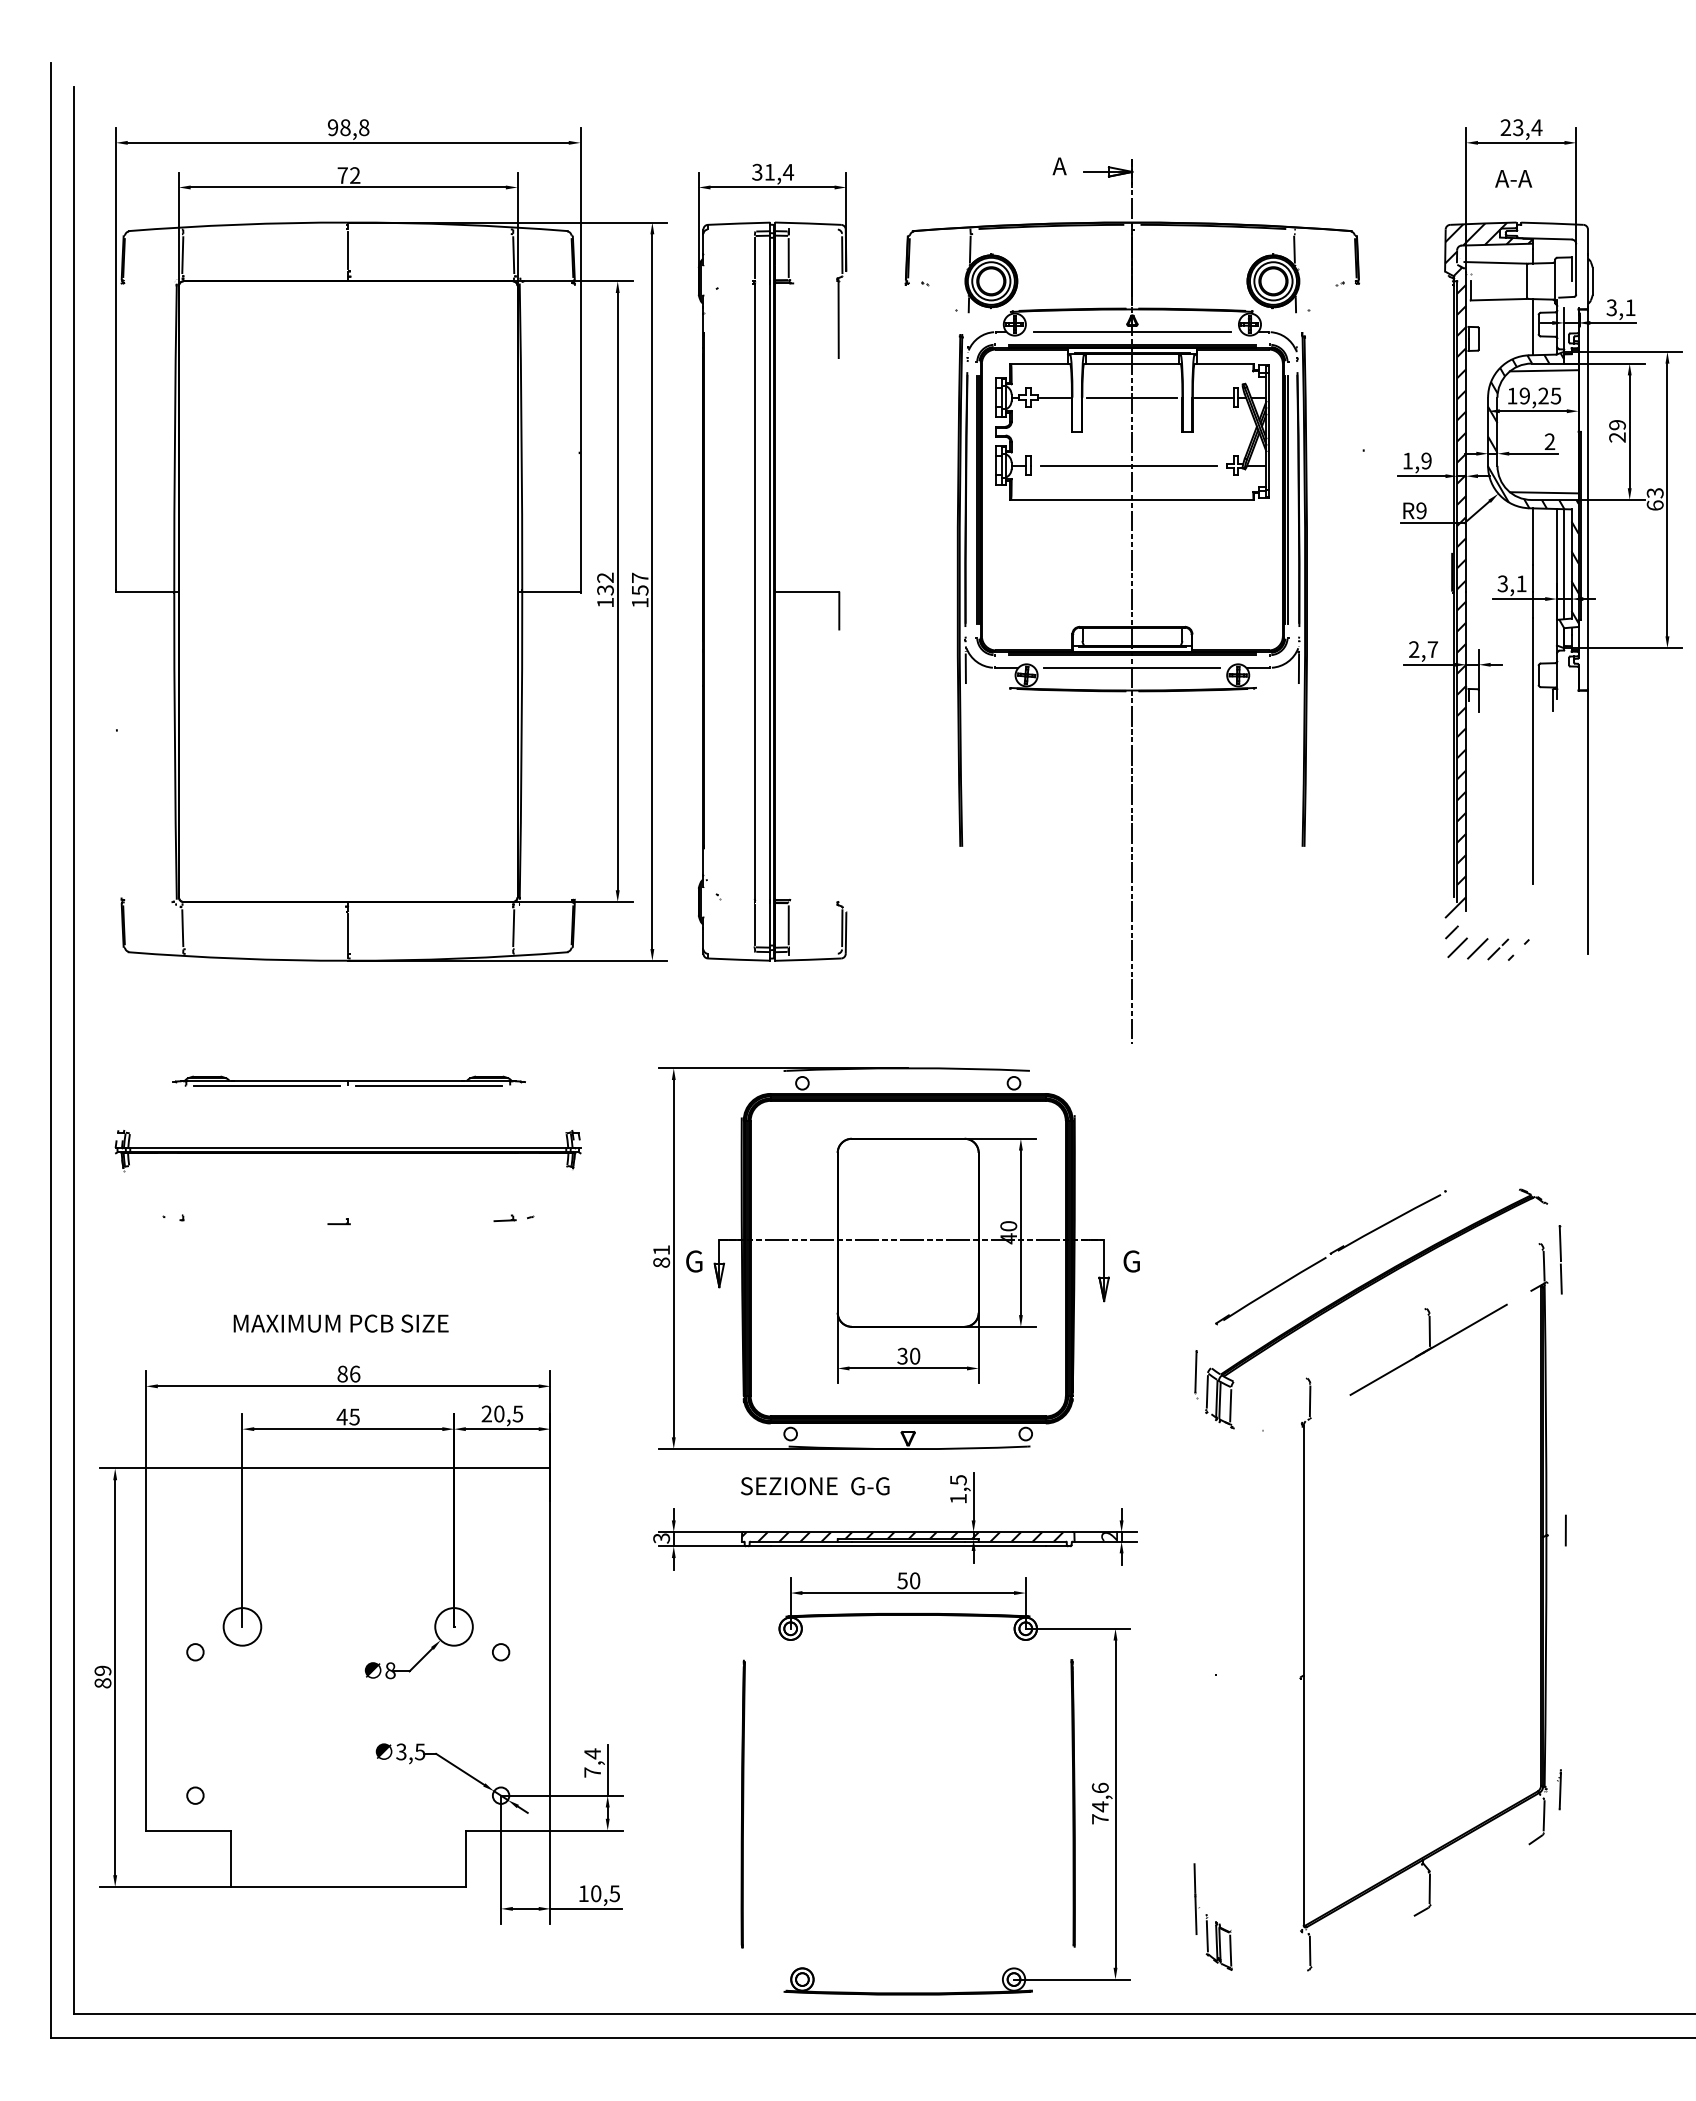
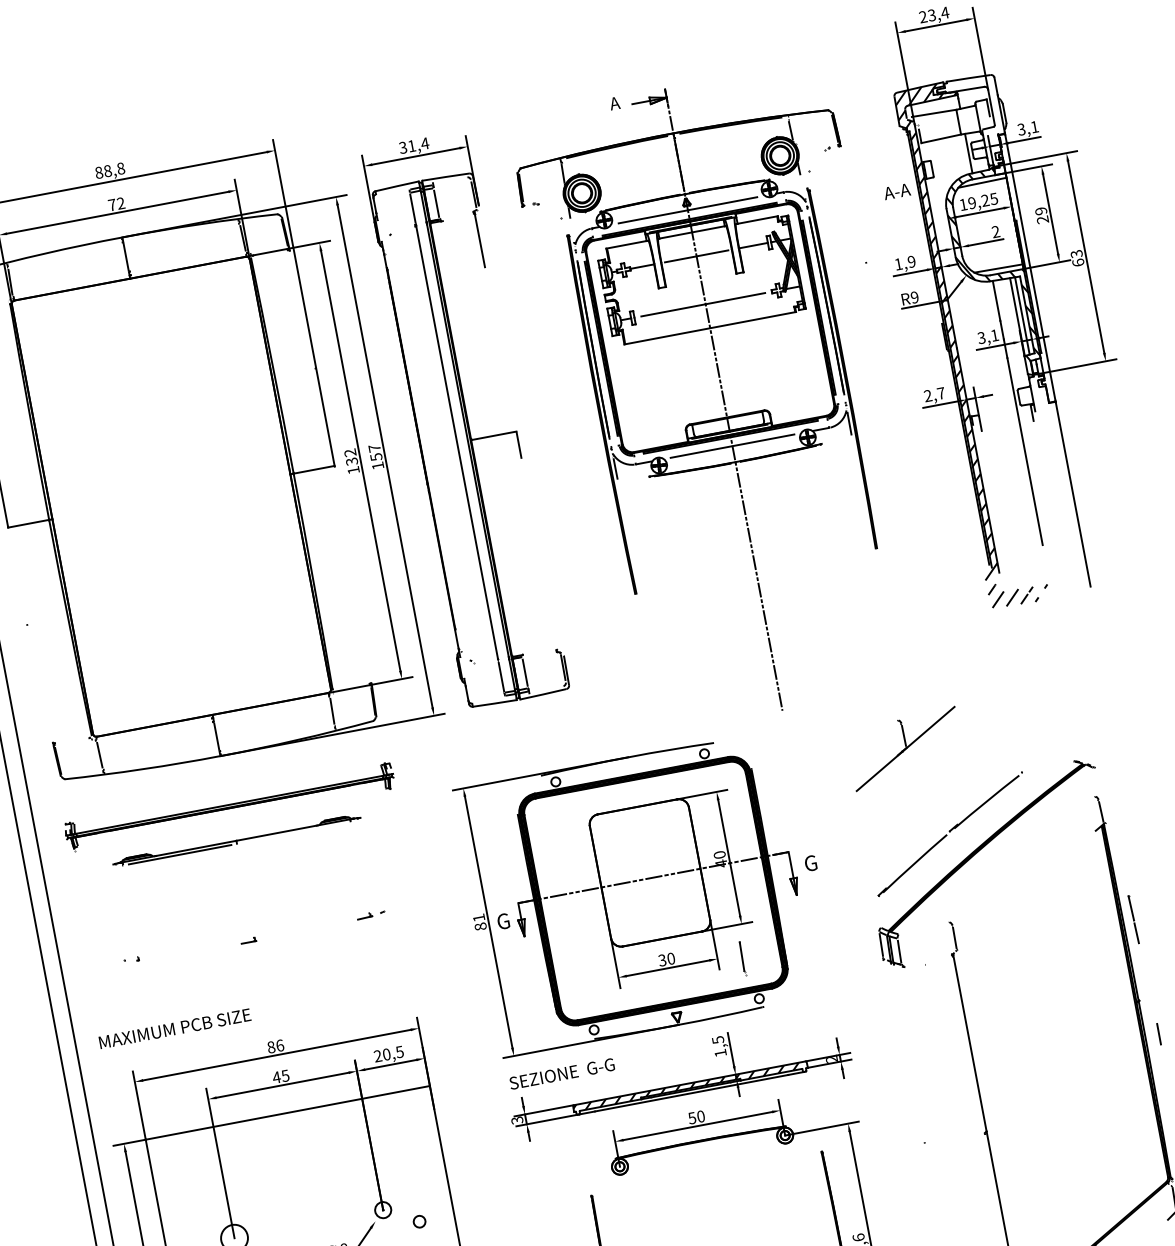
text: (332, 127) -> (98, 172), 98,8 -> 88,8
text: (1513, 178) -> (896, 191), moved
line: (429, 1085) -> (294, 832), removed
part: (347, 1151) -> (229, 807), moved
line: (1560, 1259) -> (1133, 919), moved
text: (340, 1323) -> (174, 1028), moved
part: (1428, 1349) -> (905, 748), moved
part: (1196, 1374) -> (742, 958), moved
text: (815, 1486) -> (562, 1074), moved
line: (1565, 1530) -> (1158, 1034), moved
circle: (453, 1626) -> (382, 1209), size x0.6

